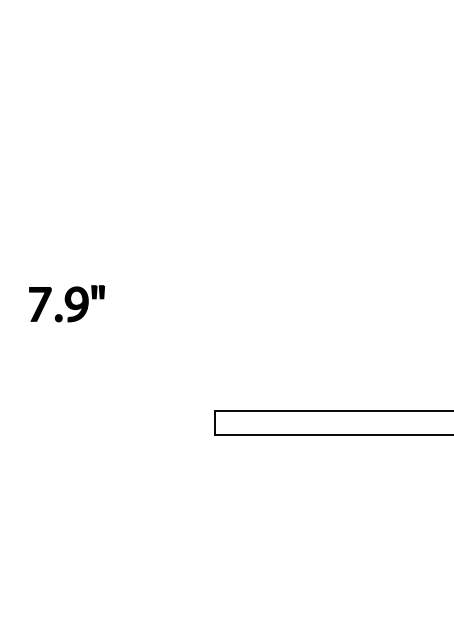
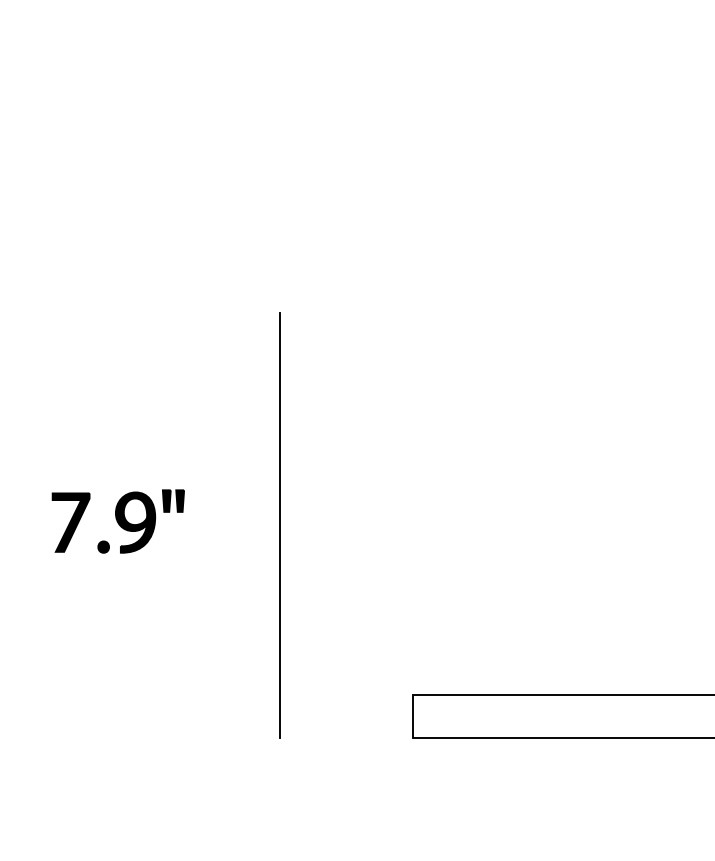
part: (66, 303) -> (117, 521), moved
line: (139, 314) -> (280, 524), added

